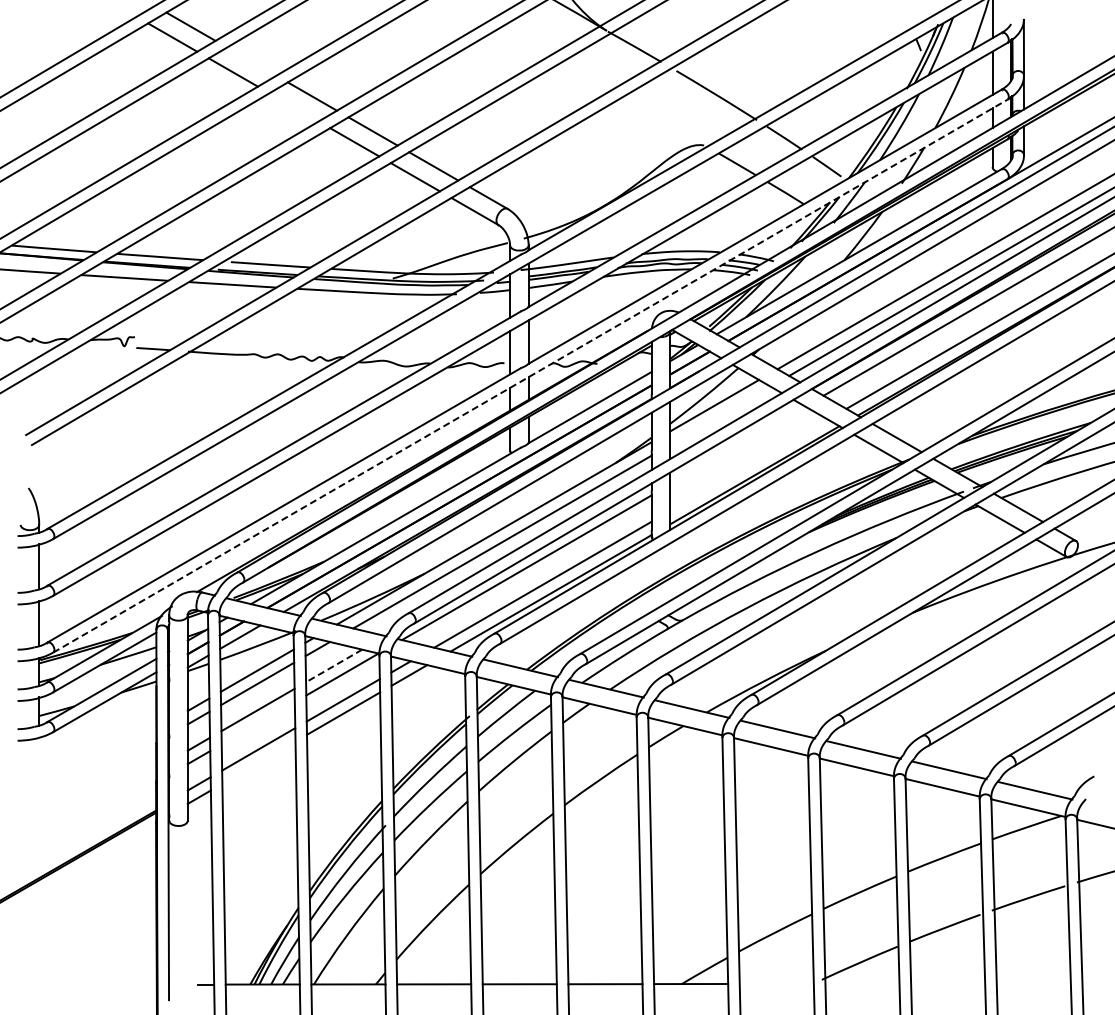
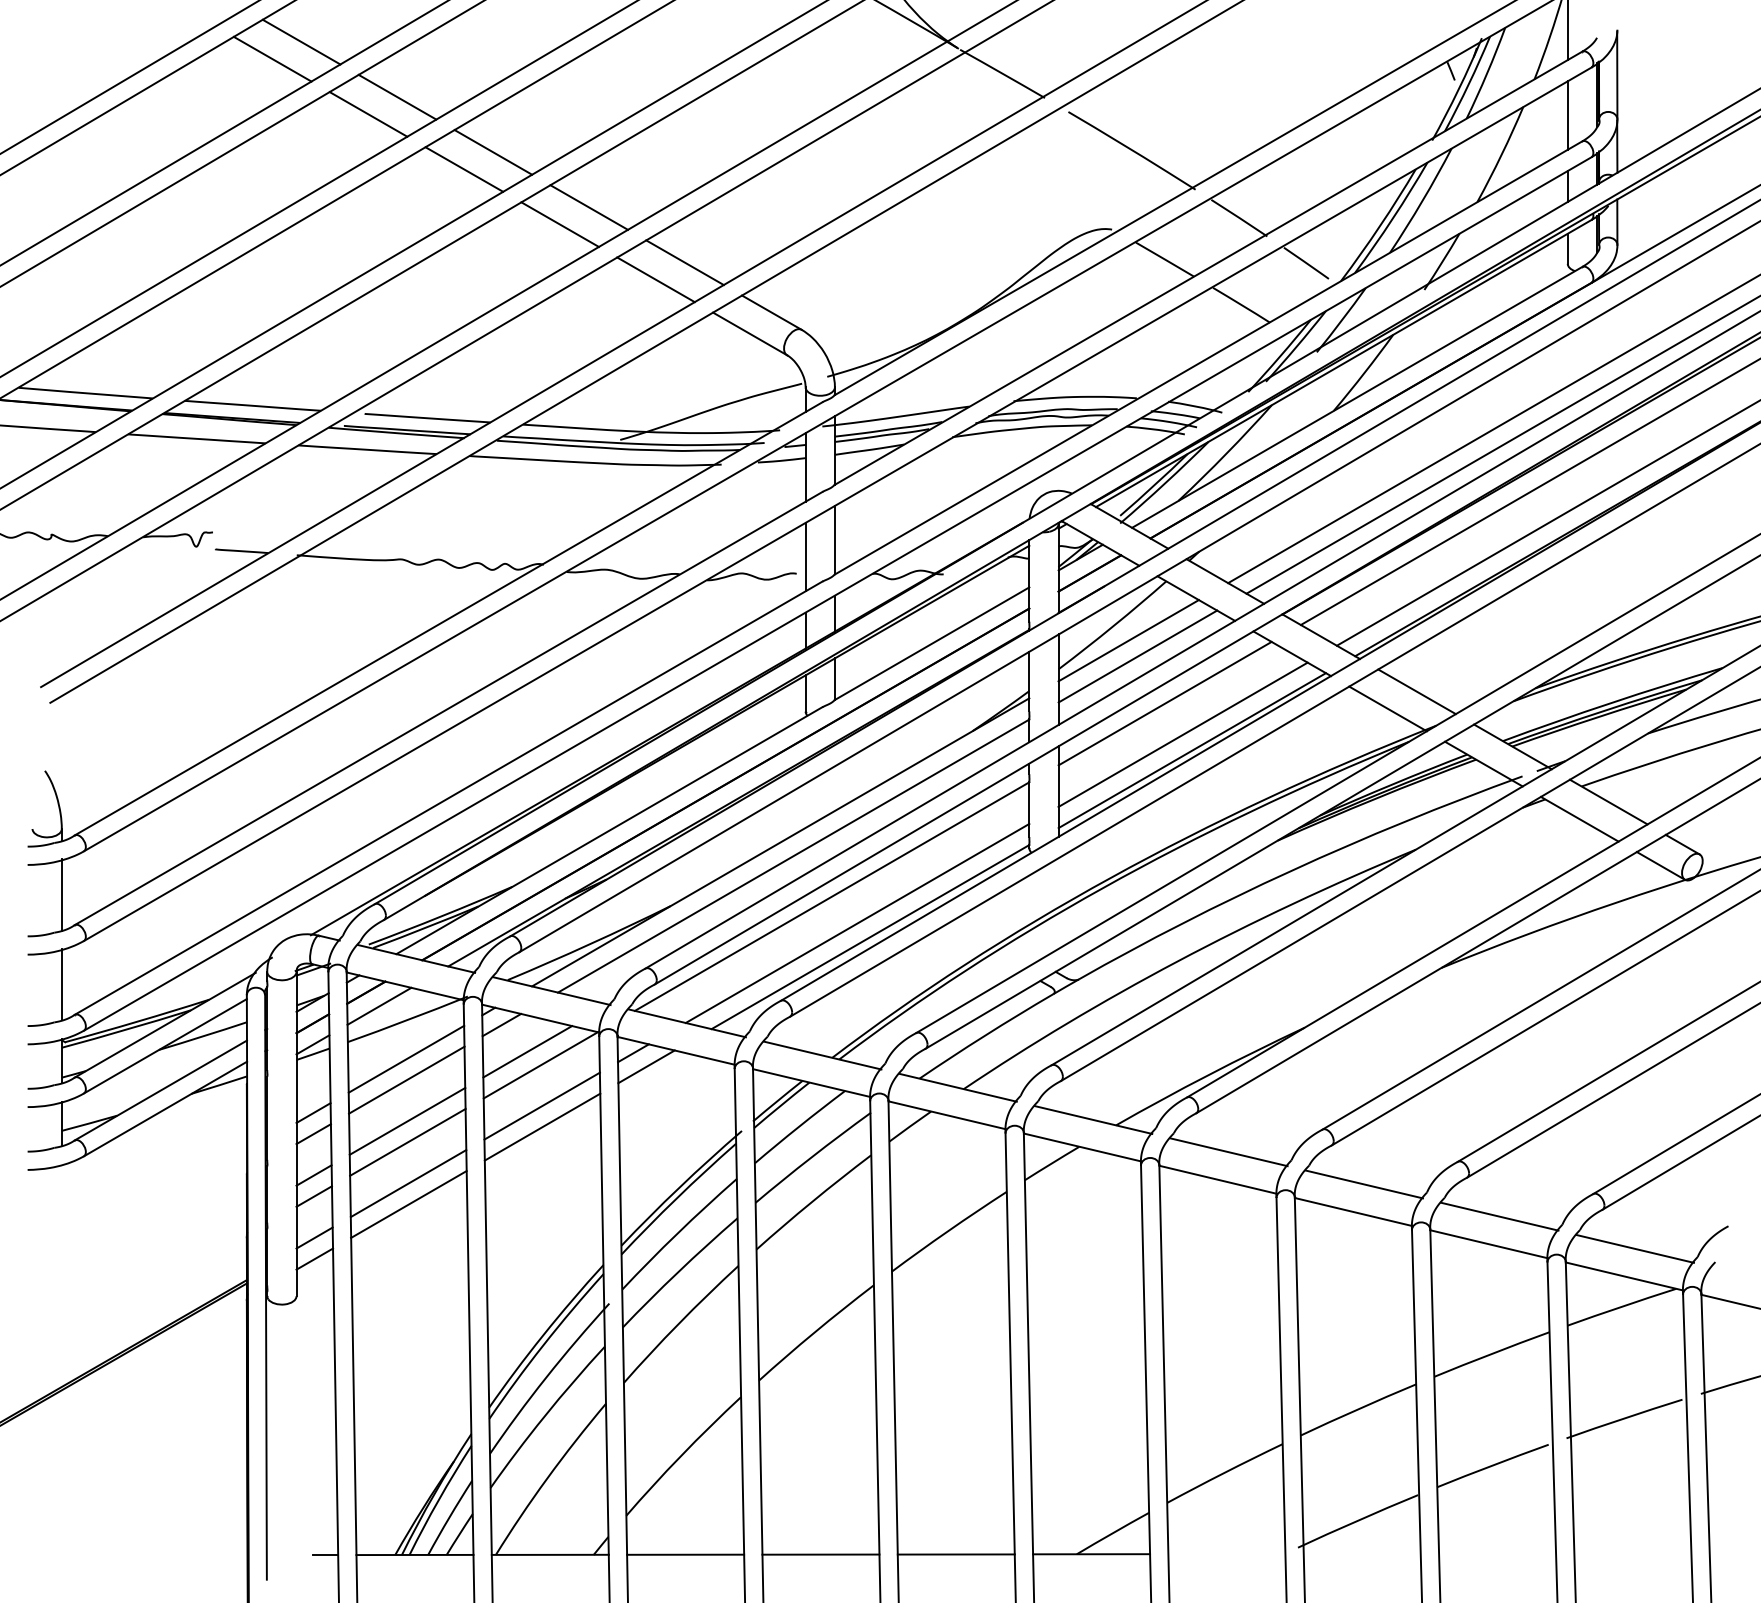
line: (251, 61) -> (397, 96), added
line: (293, 107) -> (463, 169), added
line: (530, 375) -> (837, 592), dashed -> solid
line: (720, 415) -> (1137, 656), added
line: (737, 445) -> (1164, 703), added
line: (748, 464) -> (1182, 733), added
line: (333, 666) -> (526, 1052), dashed -> solid
line: (257, 723) -> (406, 1142), added
line: (258, 762) -> (408, 1204), added

